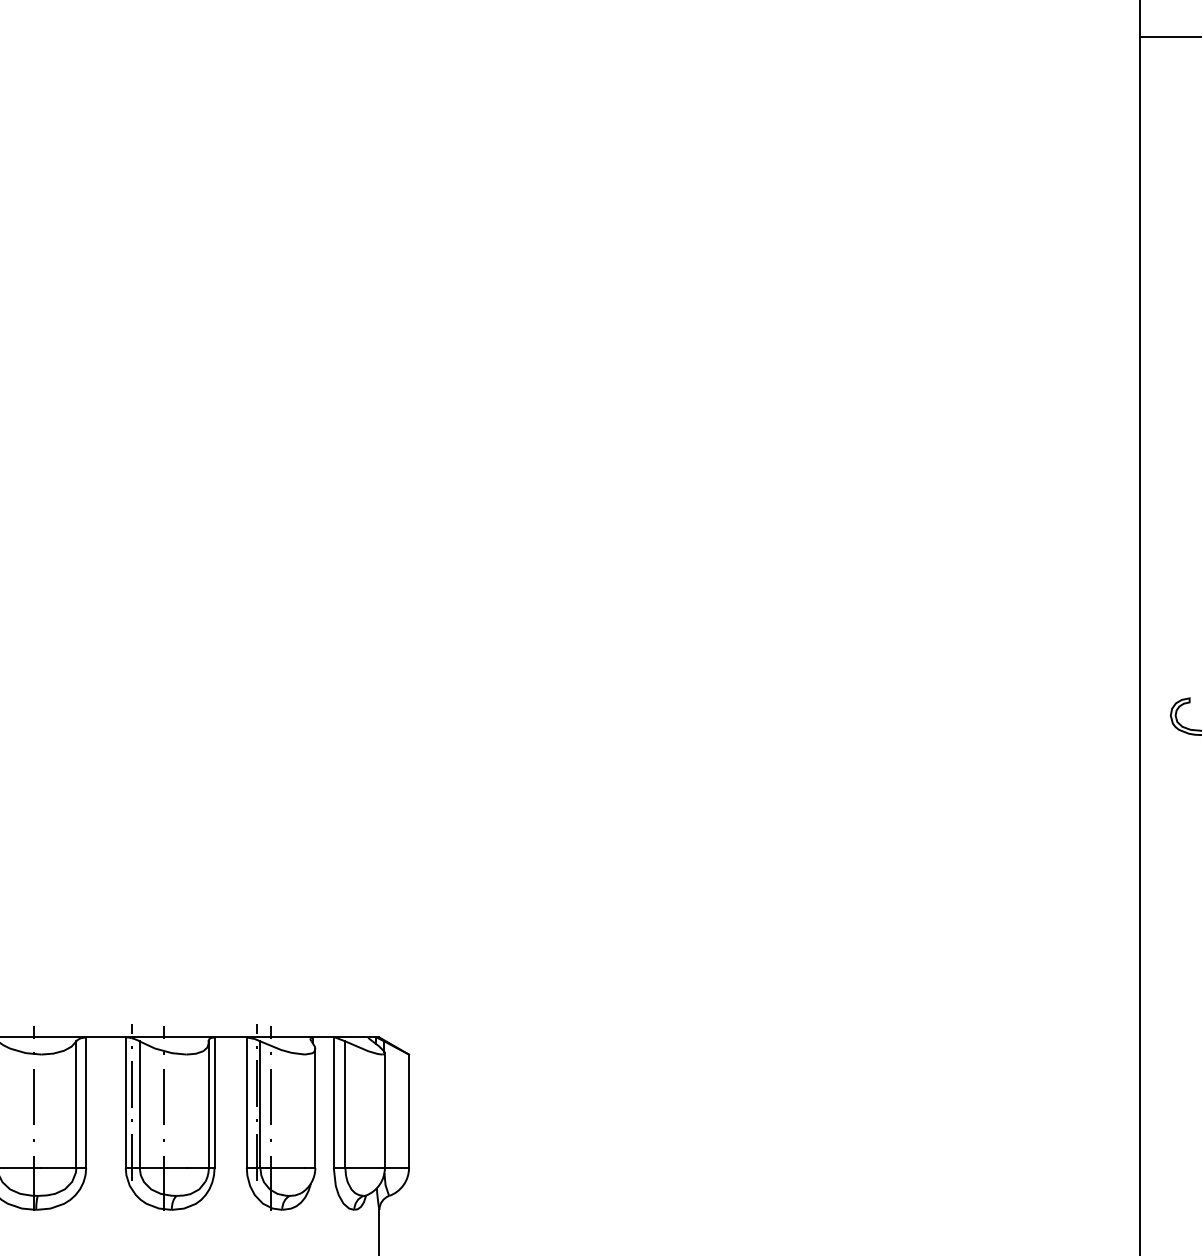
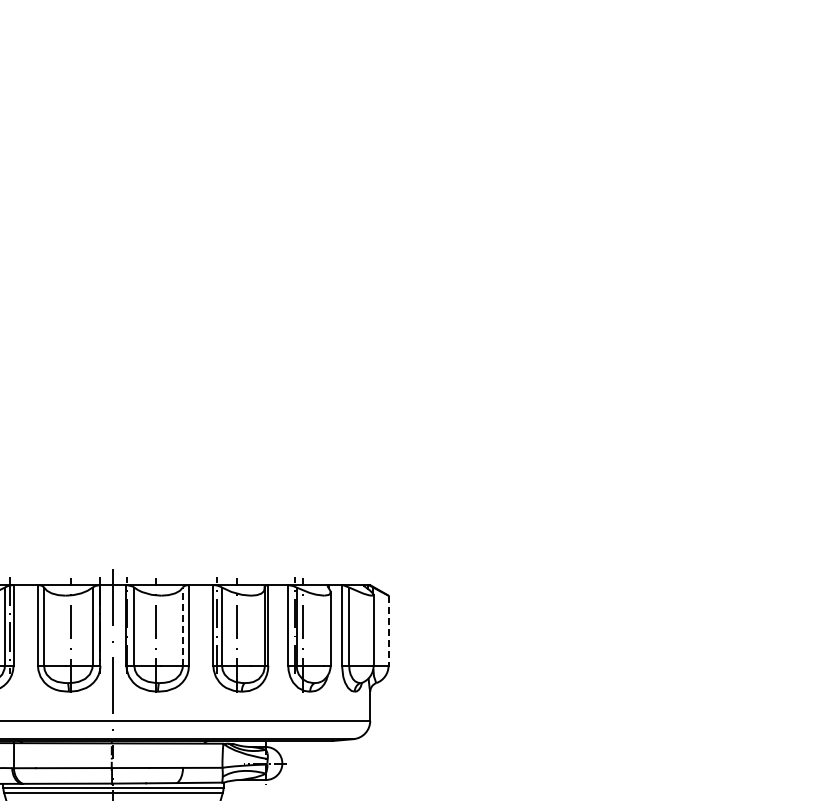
line: (75, 1104) -> (182, 626), solid -> dashed
line: (408, 1112) -> (388, 631), solid -> dashed

